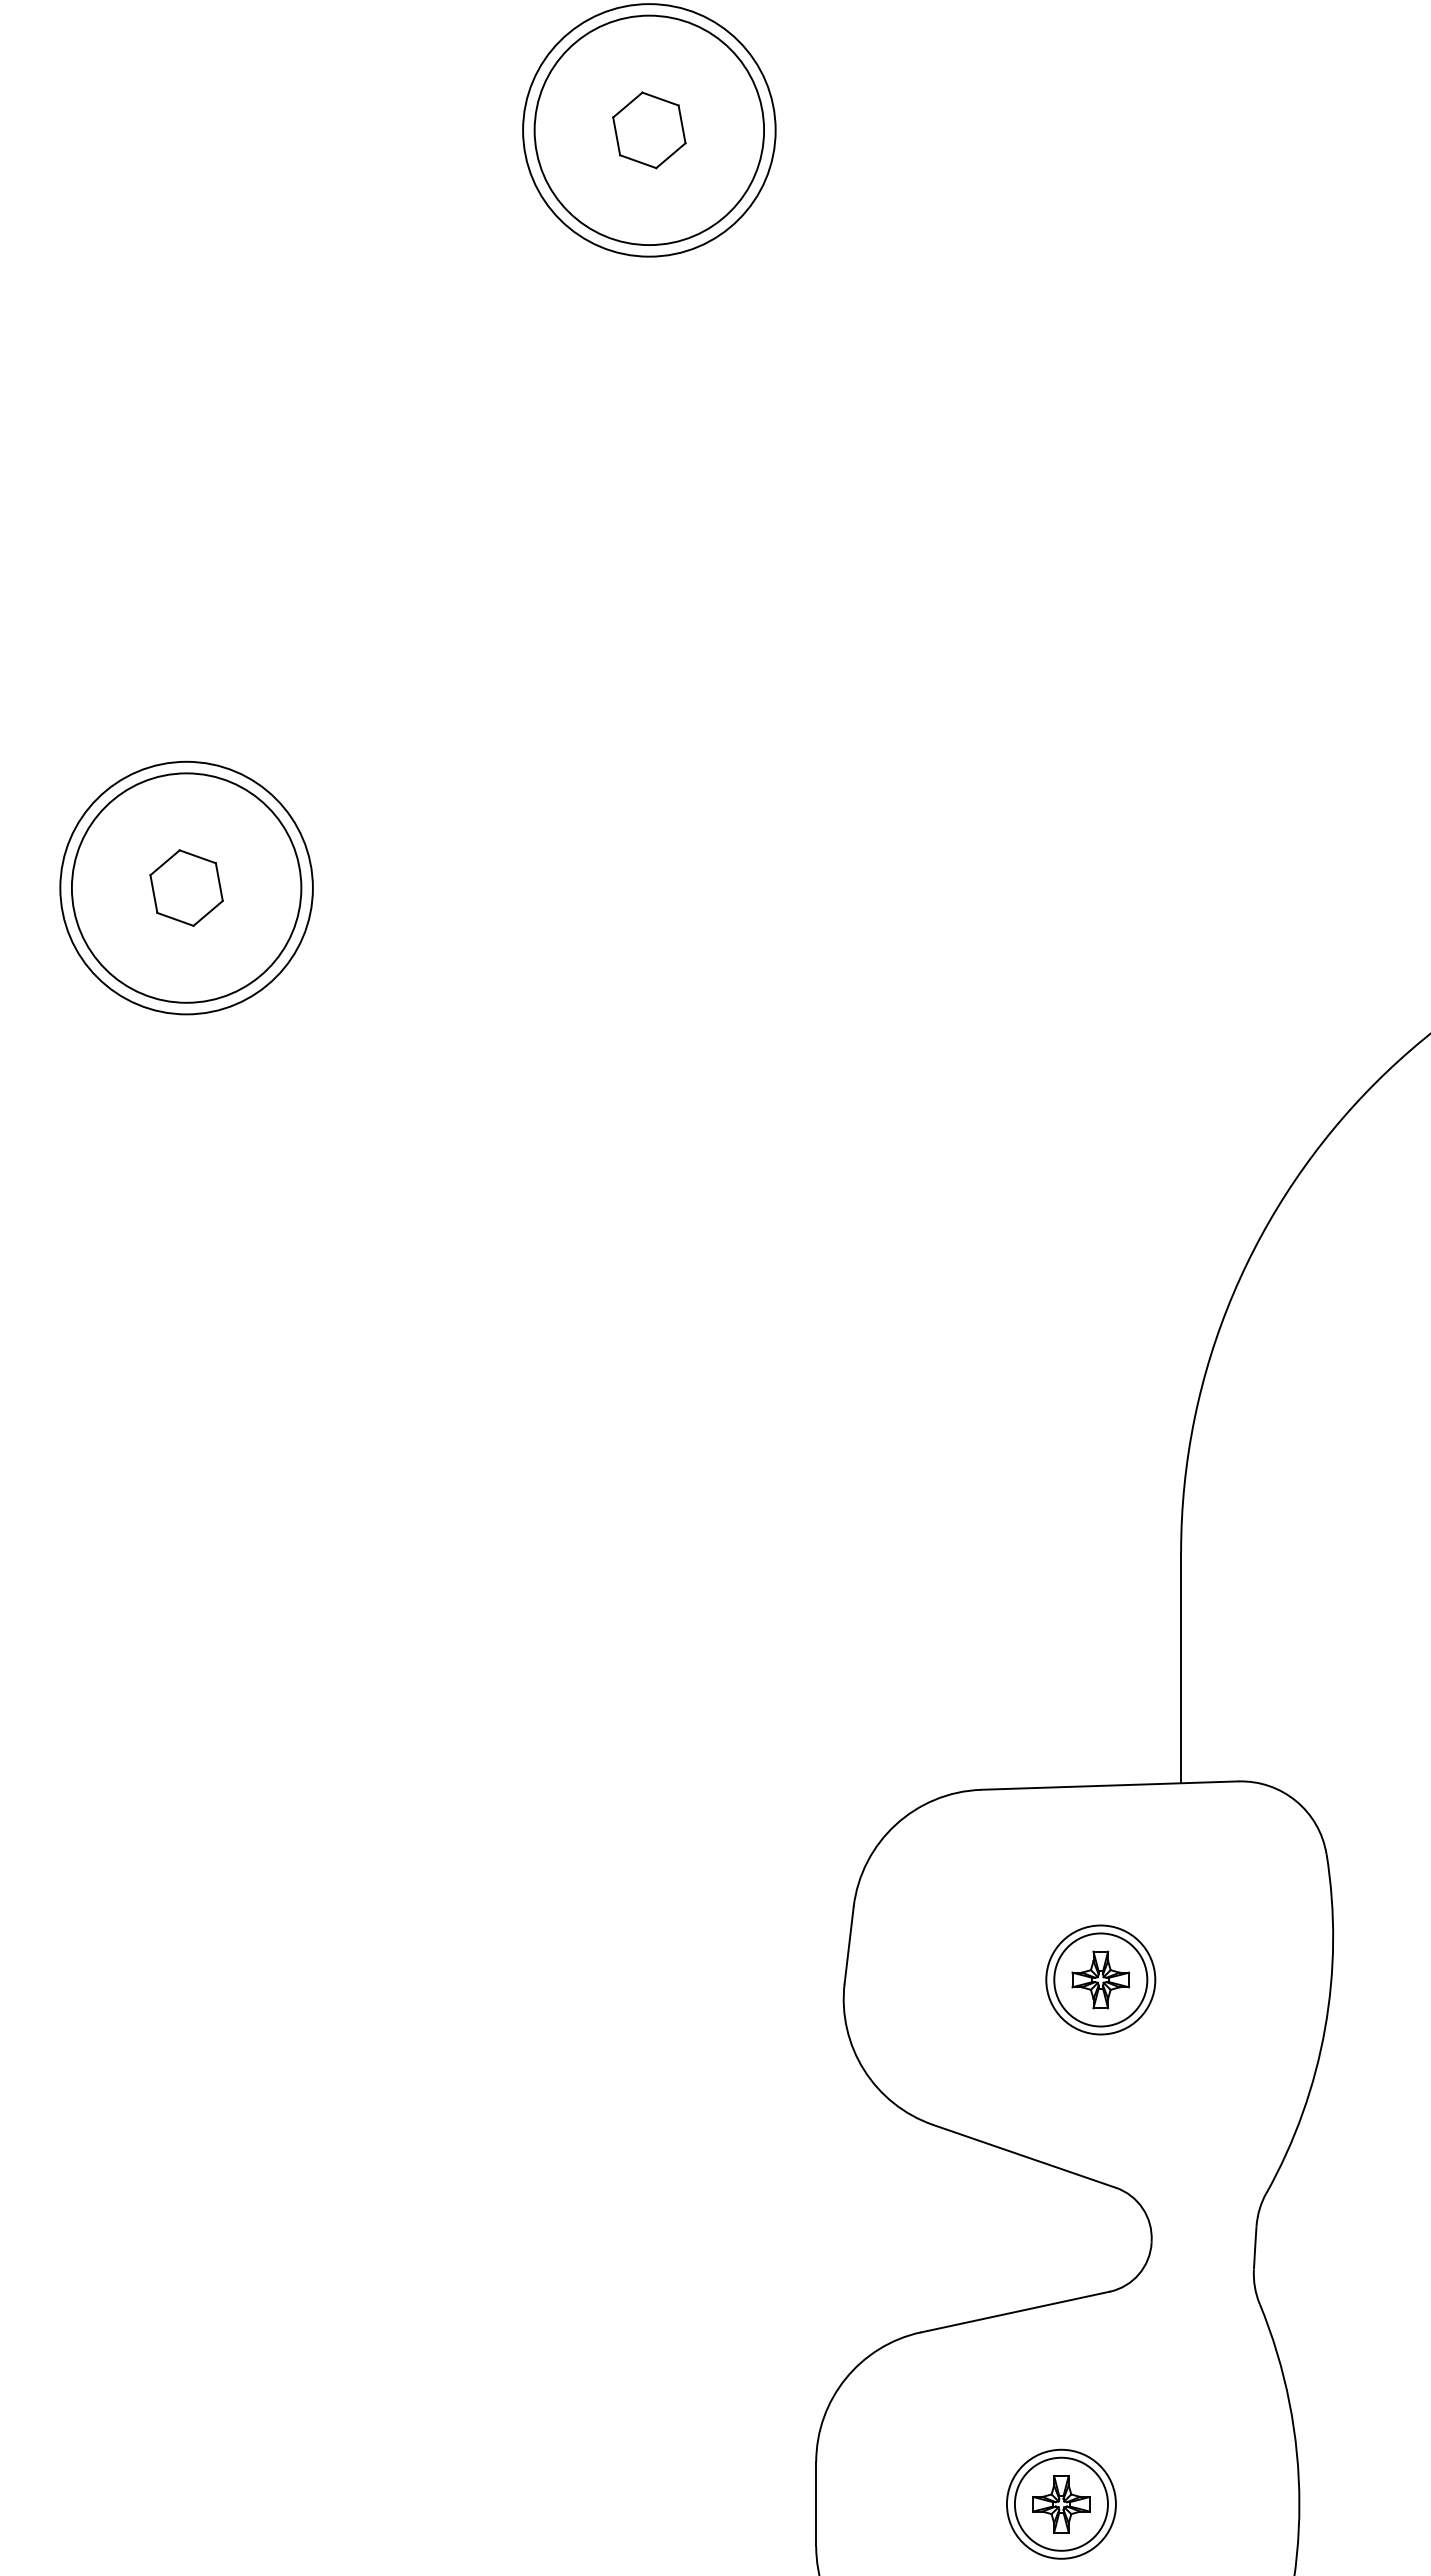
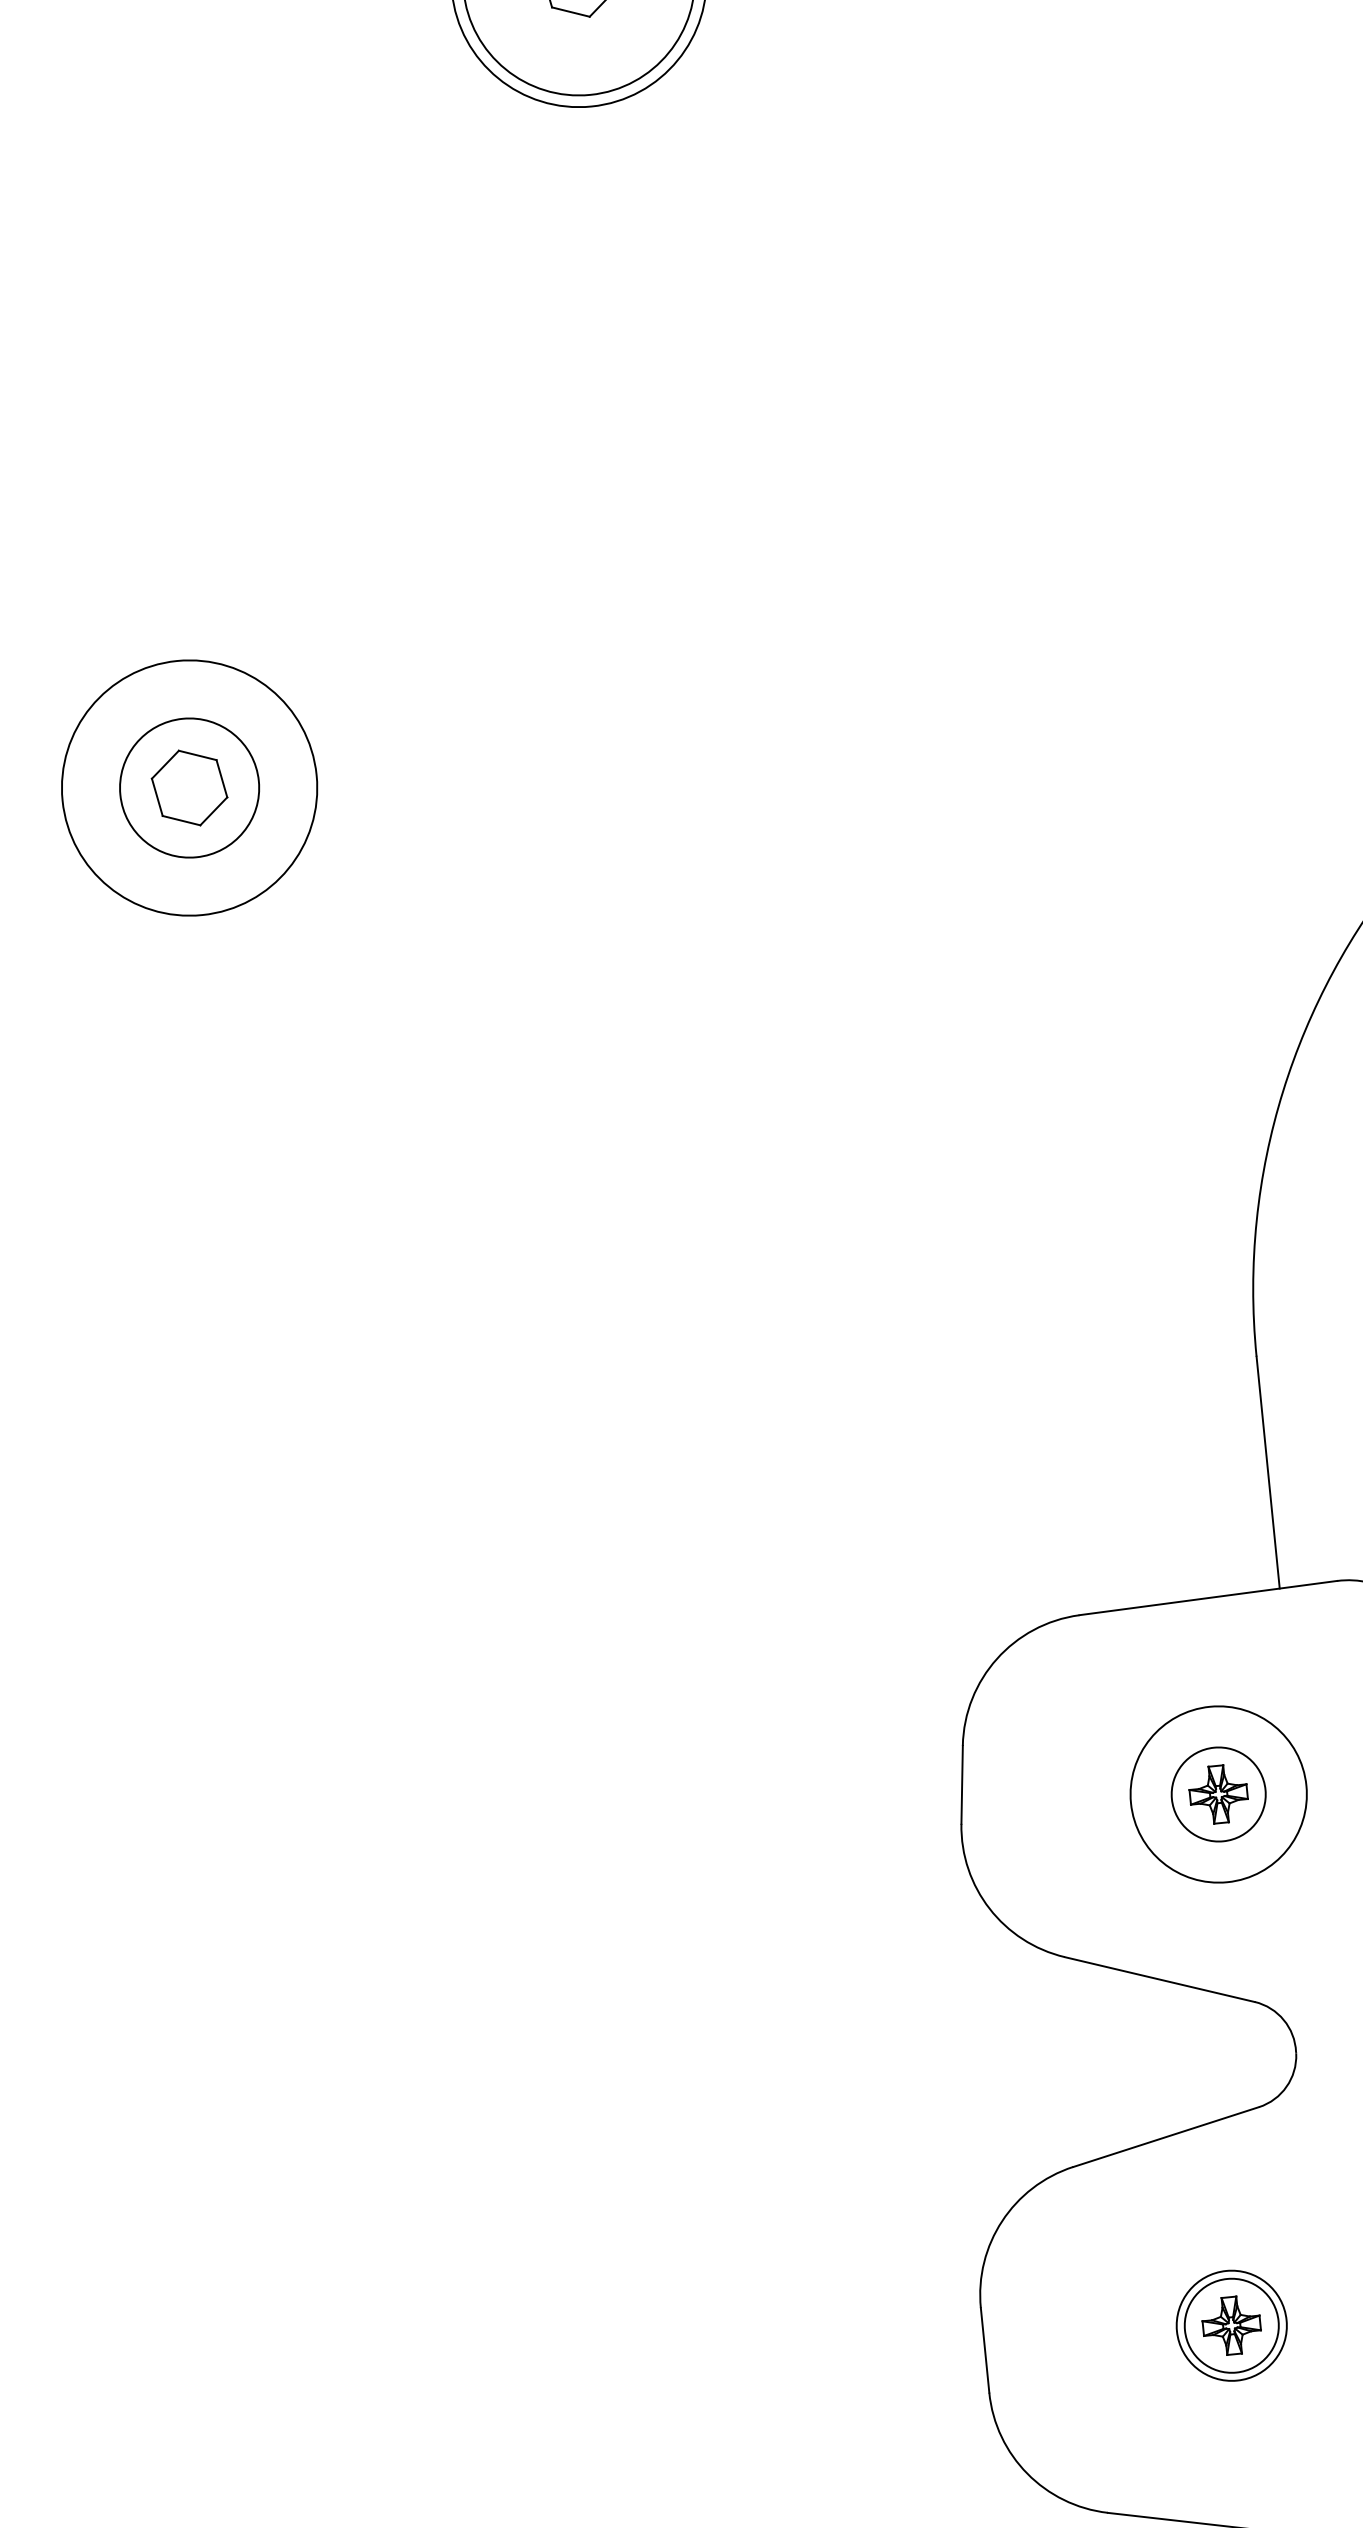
circle: (186, 887) -> (189, 787), size x0.6
circle: (1100, 1979) -> (1218, 1794), size x1.6

